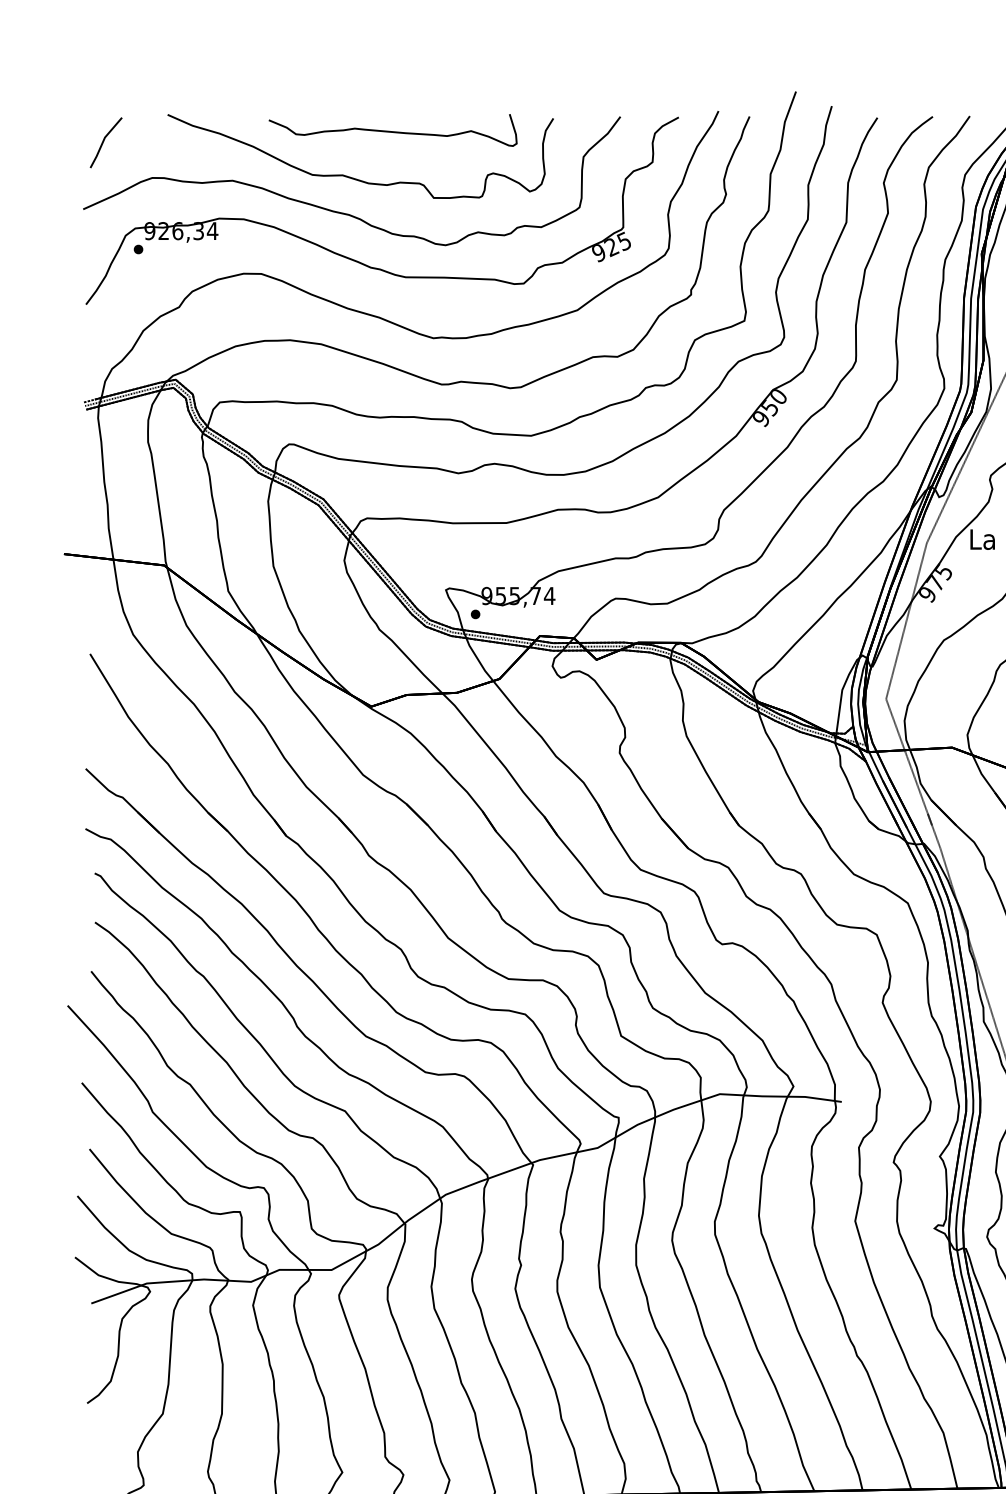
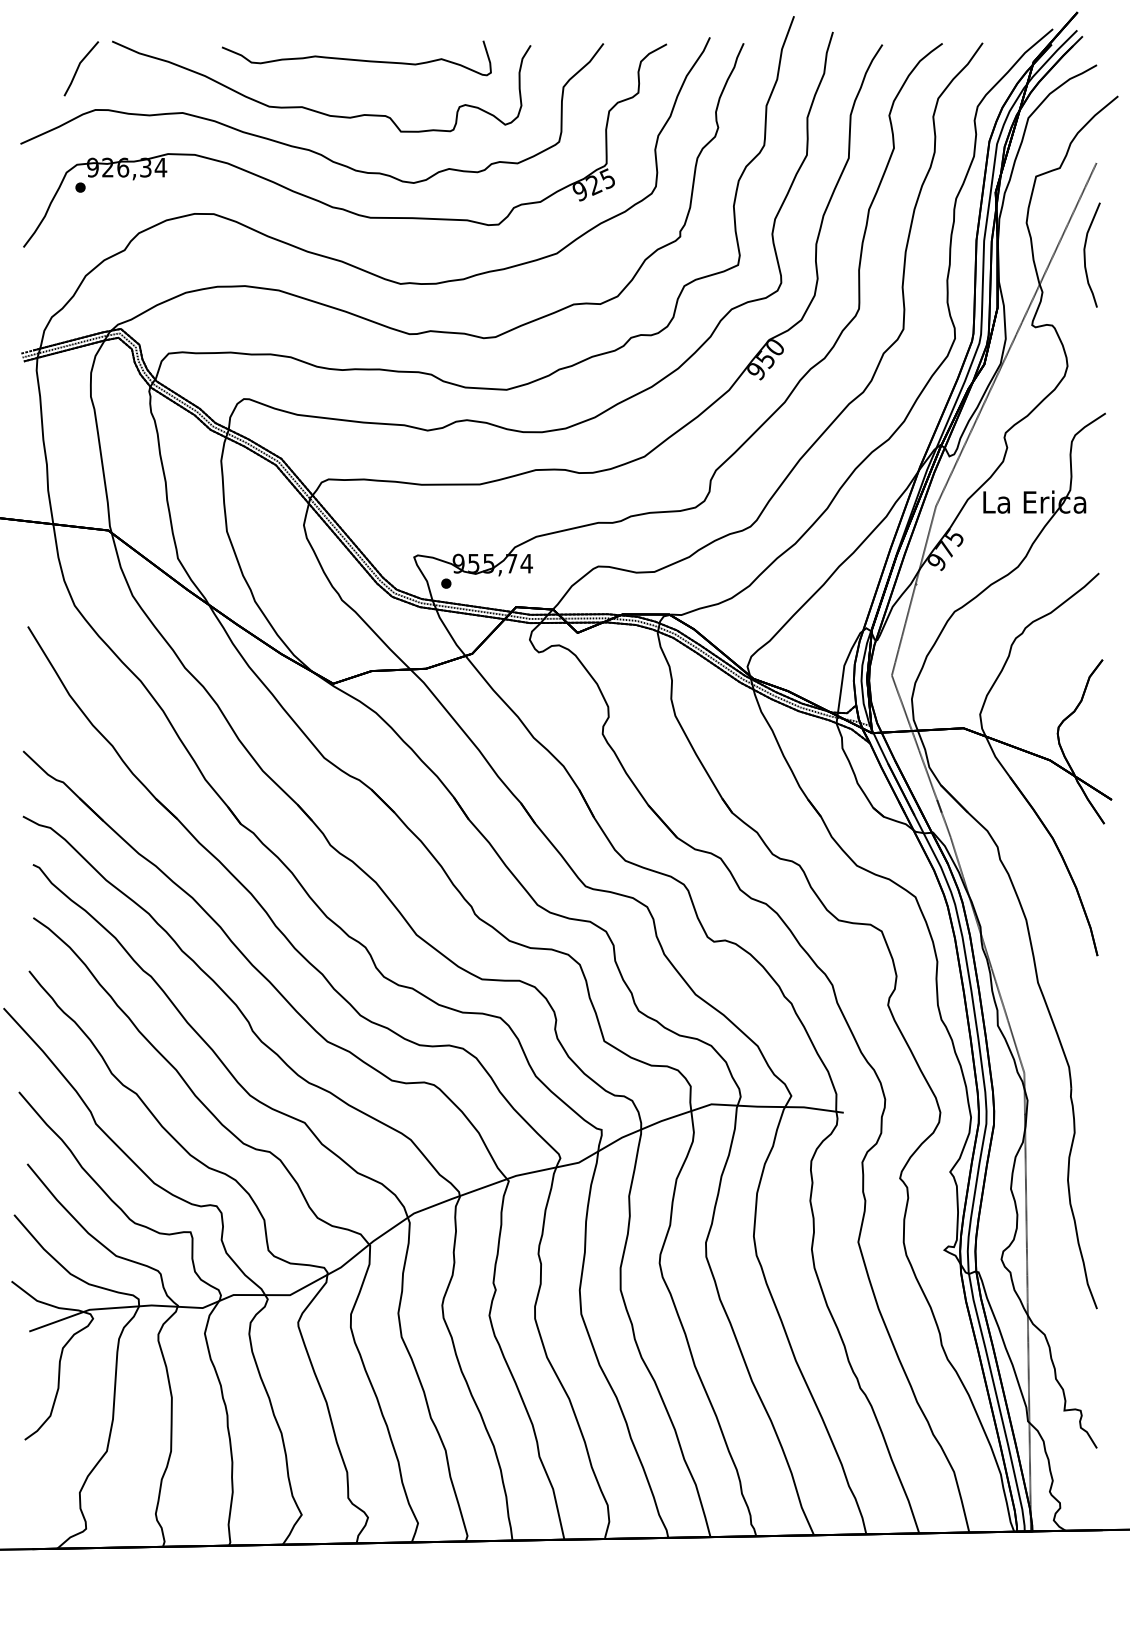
line: (104, 141) -> (79, 67), moved

